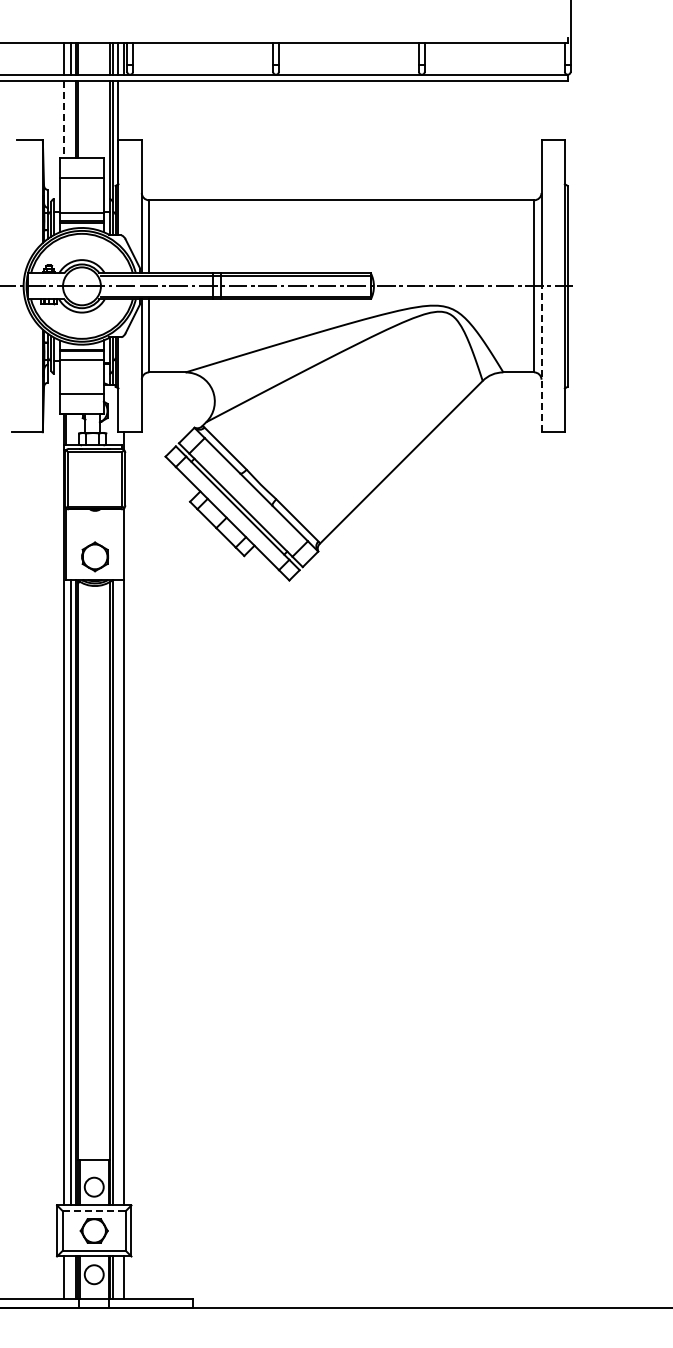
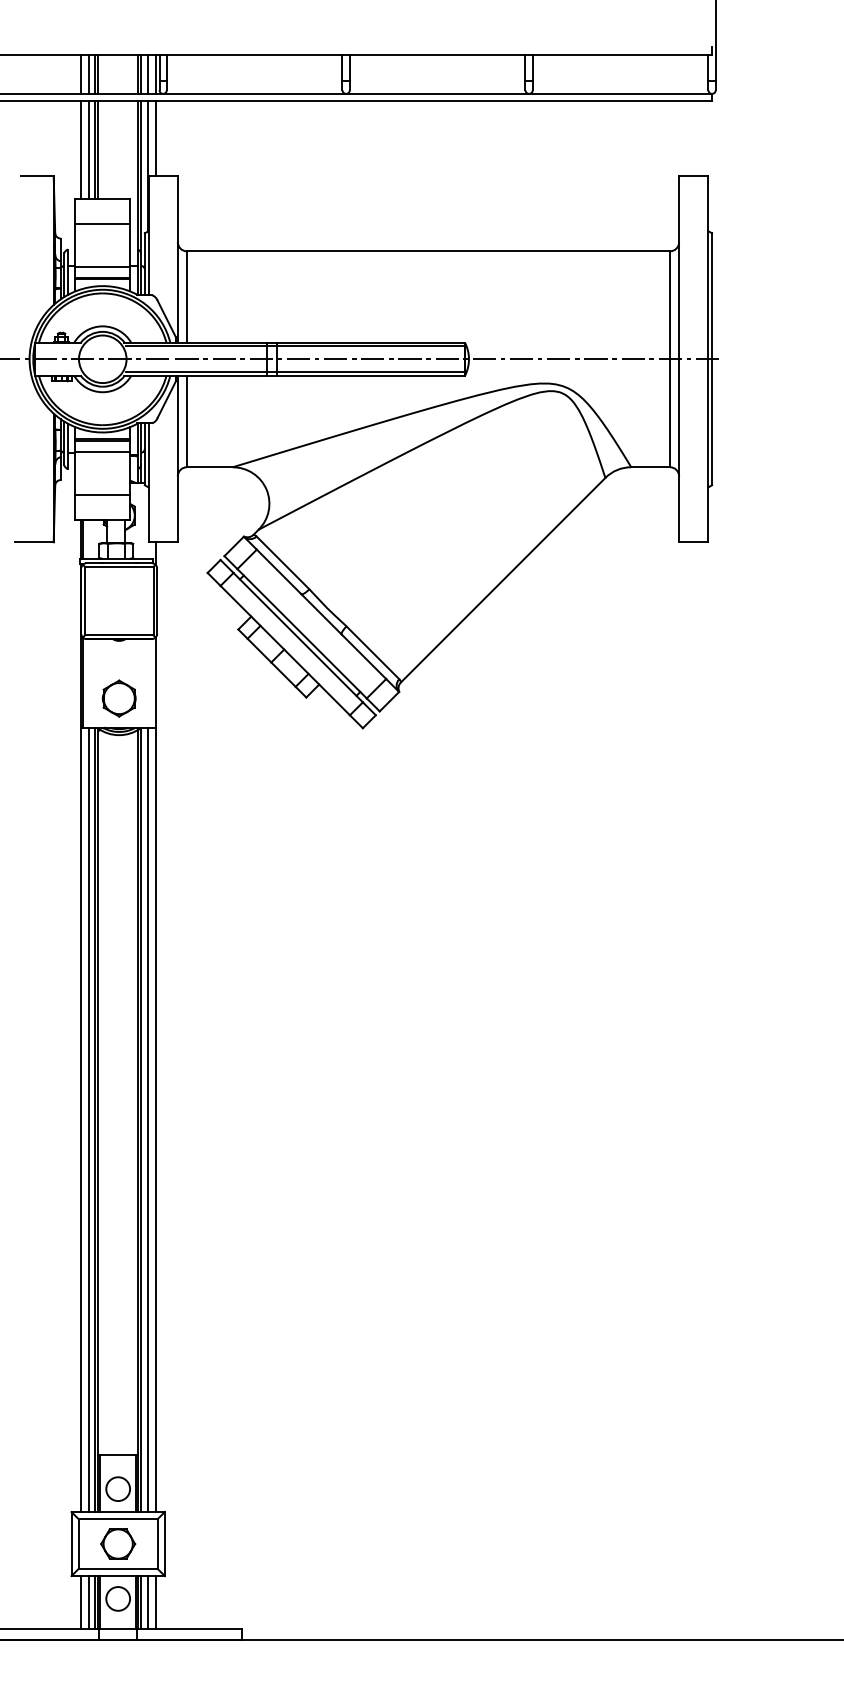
line: (124, 110) -> (156, 138), added
line: (64, 119) -> (80, 150), dashed -> solid
line: (71, 119) -> (89, 150), added
line: (541, 359) -> (679, 451), dashed -> solid
line: (117, 892) -> (147, 1119), added
line: (94, 1211) -> (118, 1519), dashed -> solid
line: (71, 1277) -> (89, 1602), added
line: (117, 1277) -> (147, 1602), added

